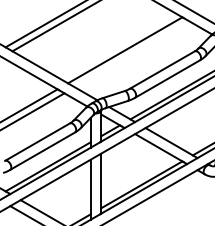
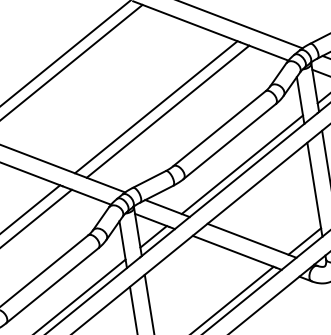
line: (131, 54) -> (167, 112), added

